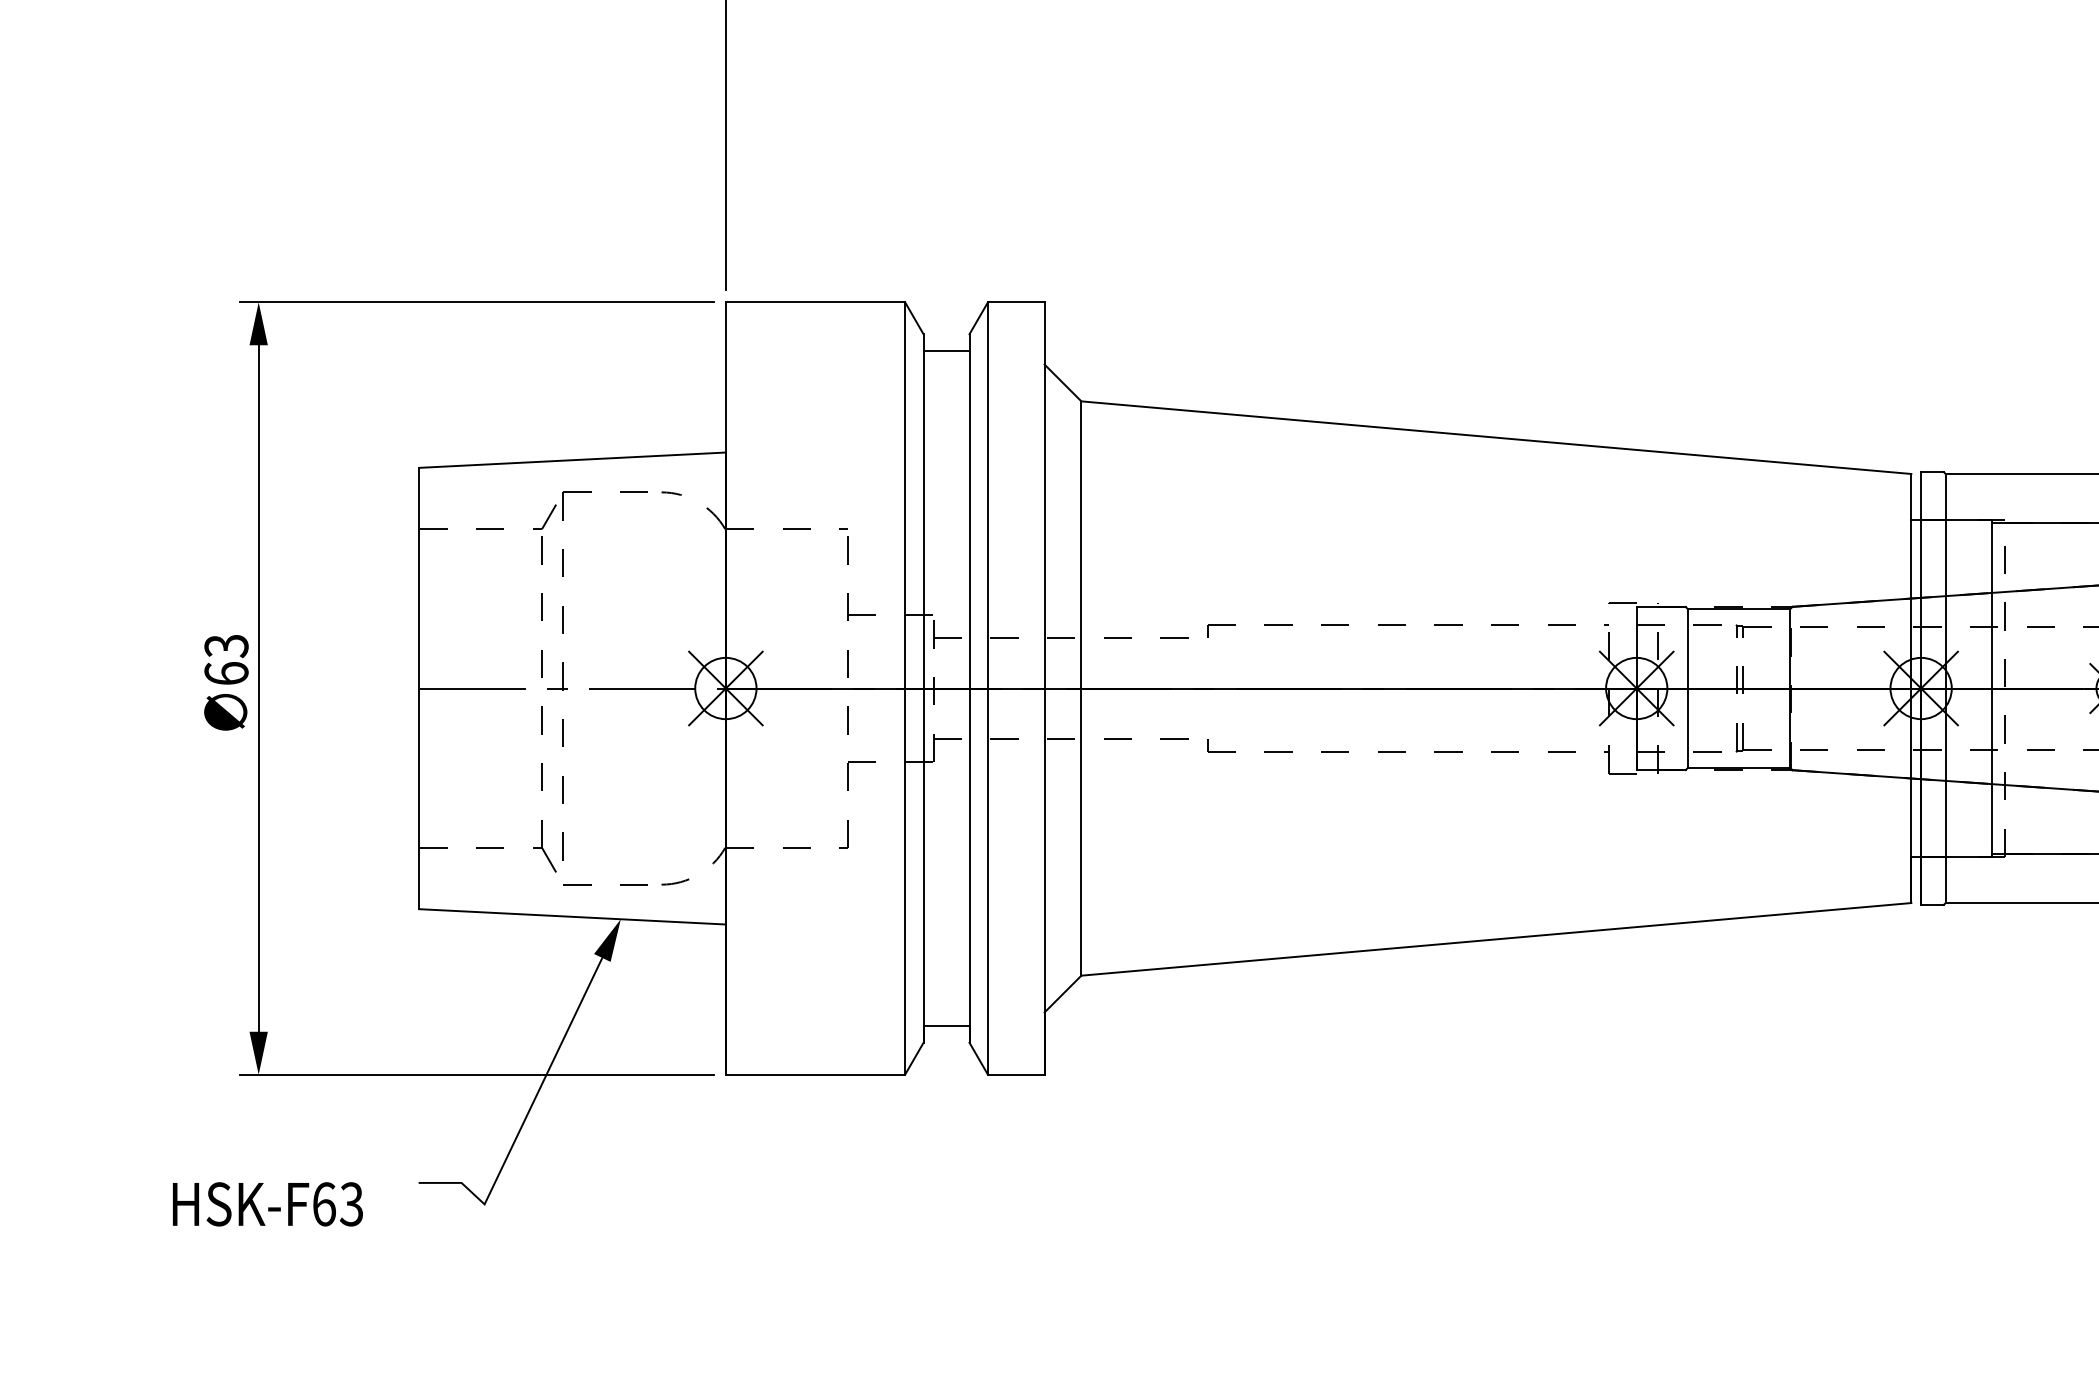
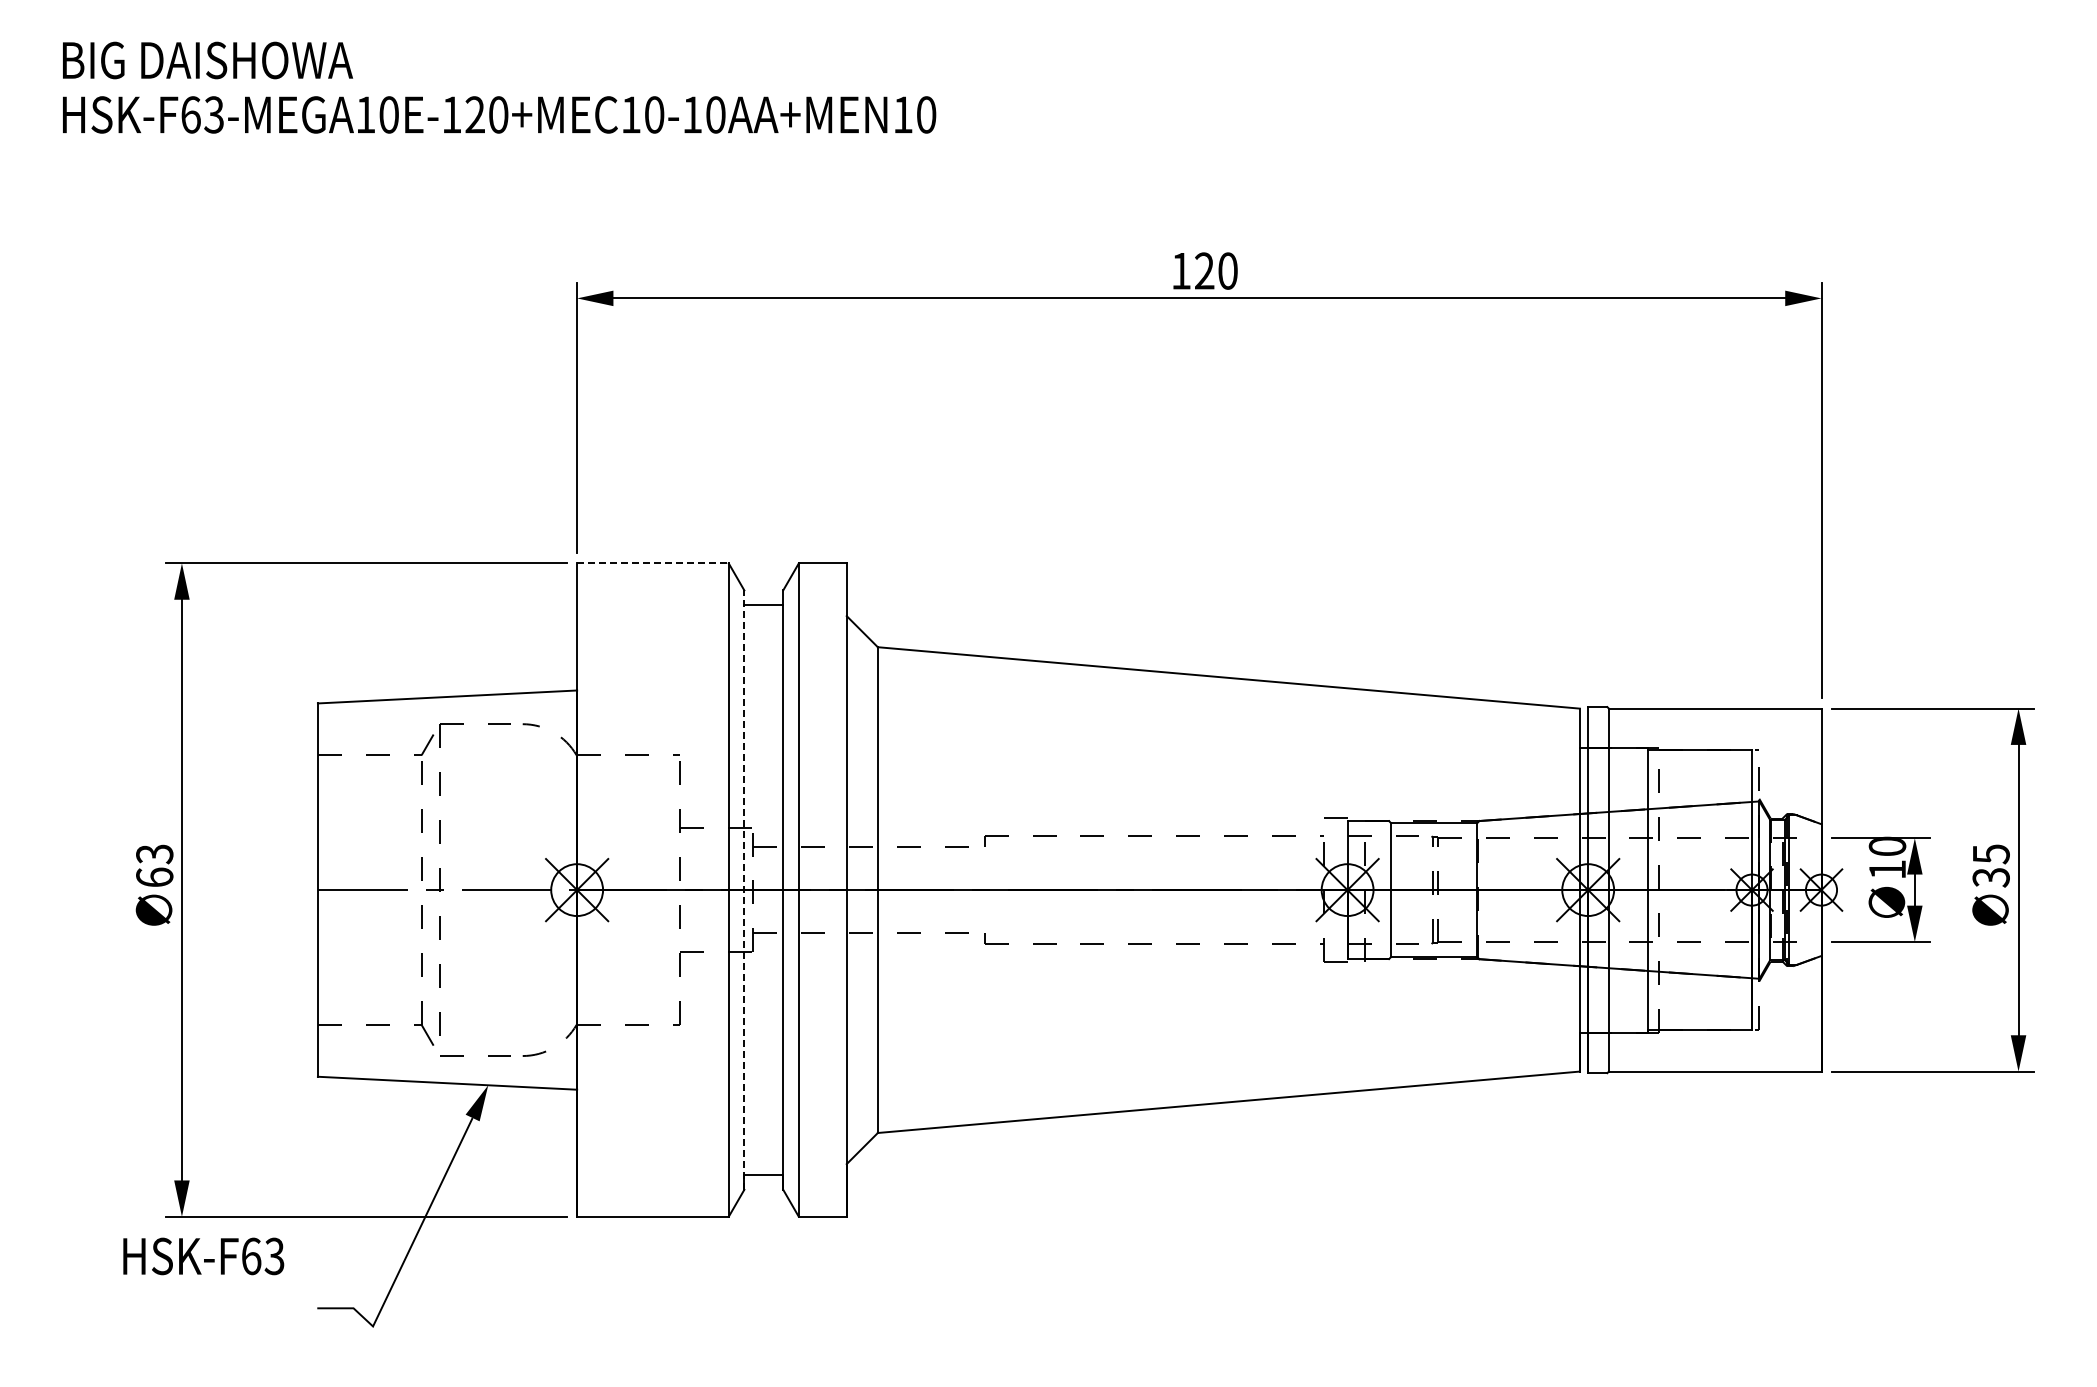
line: (814, 302) -> (652, 563), solid -> dashed
line: (923, 688) -> (744, 890), solid -> dashed
text: (267, 1204) -> (203, 1256), moved

